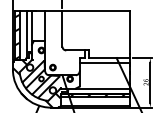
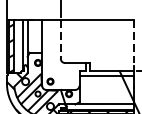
line: (62, 28) -> (60, 39), solid -> dashed
line: (130, 32) -> (134, 43), solid -> dashed

